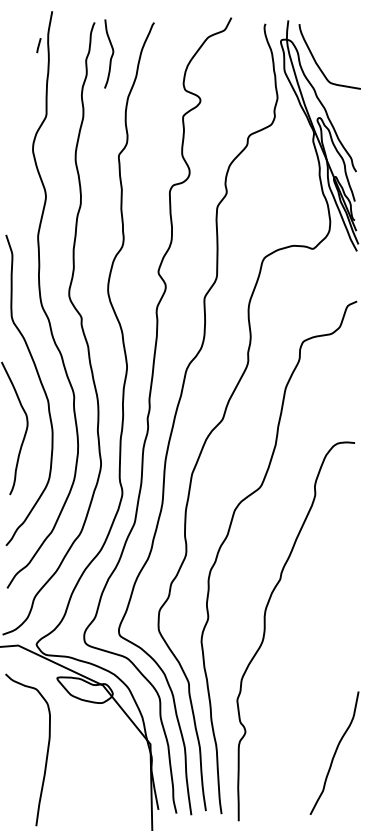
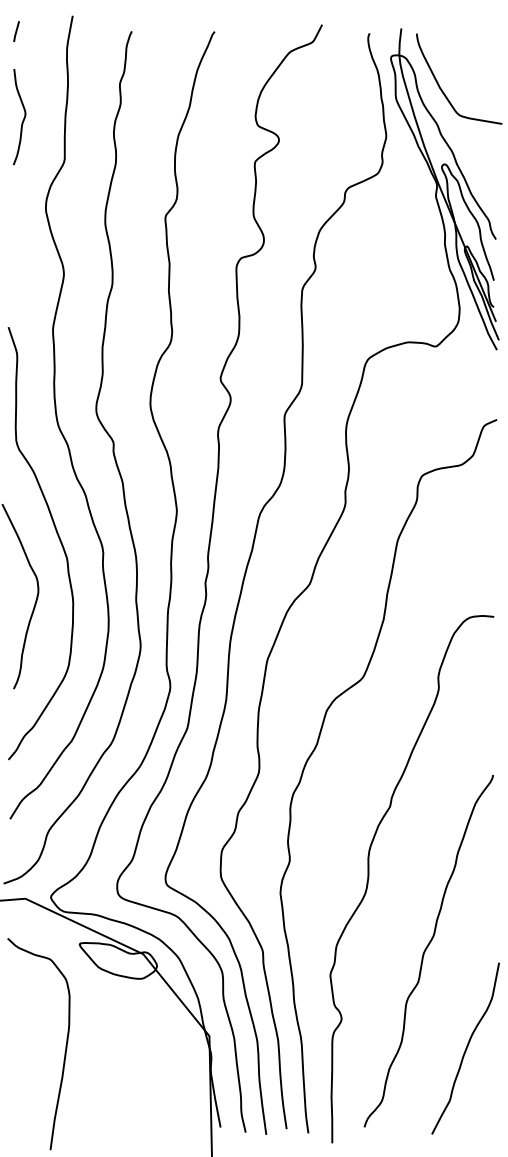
line: (38, 45) -> (15, 31), moved
curve: (111, 54) -> (22, 117), moved
curve: (307, 681) -> (428, 948), added

